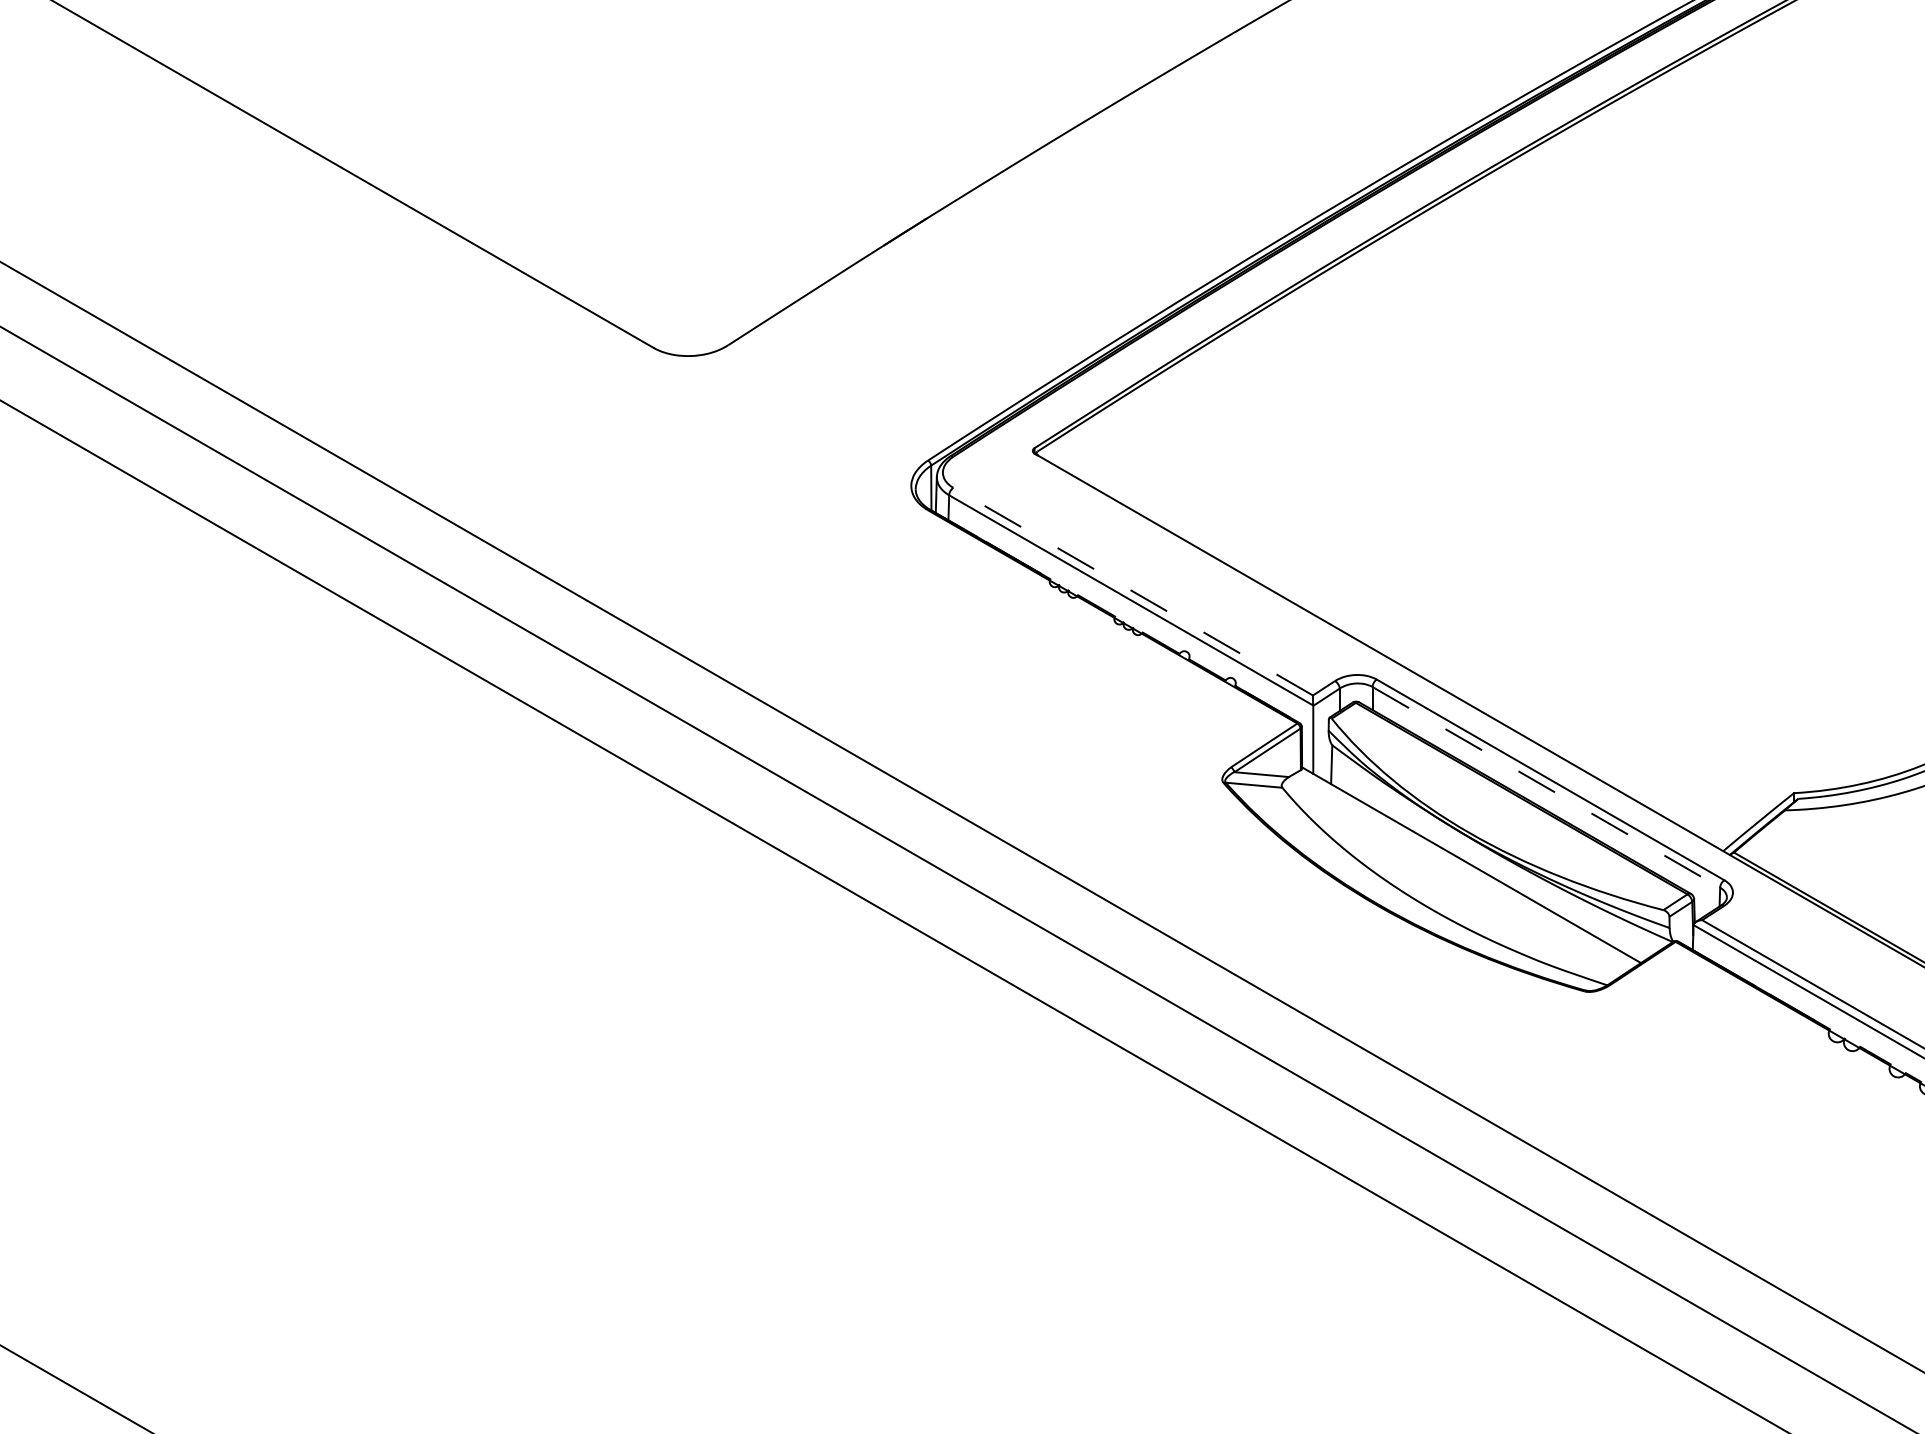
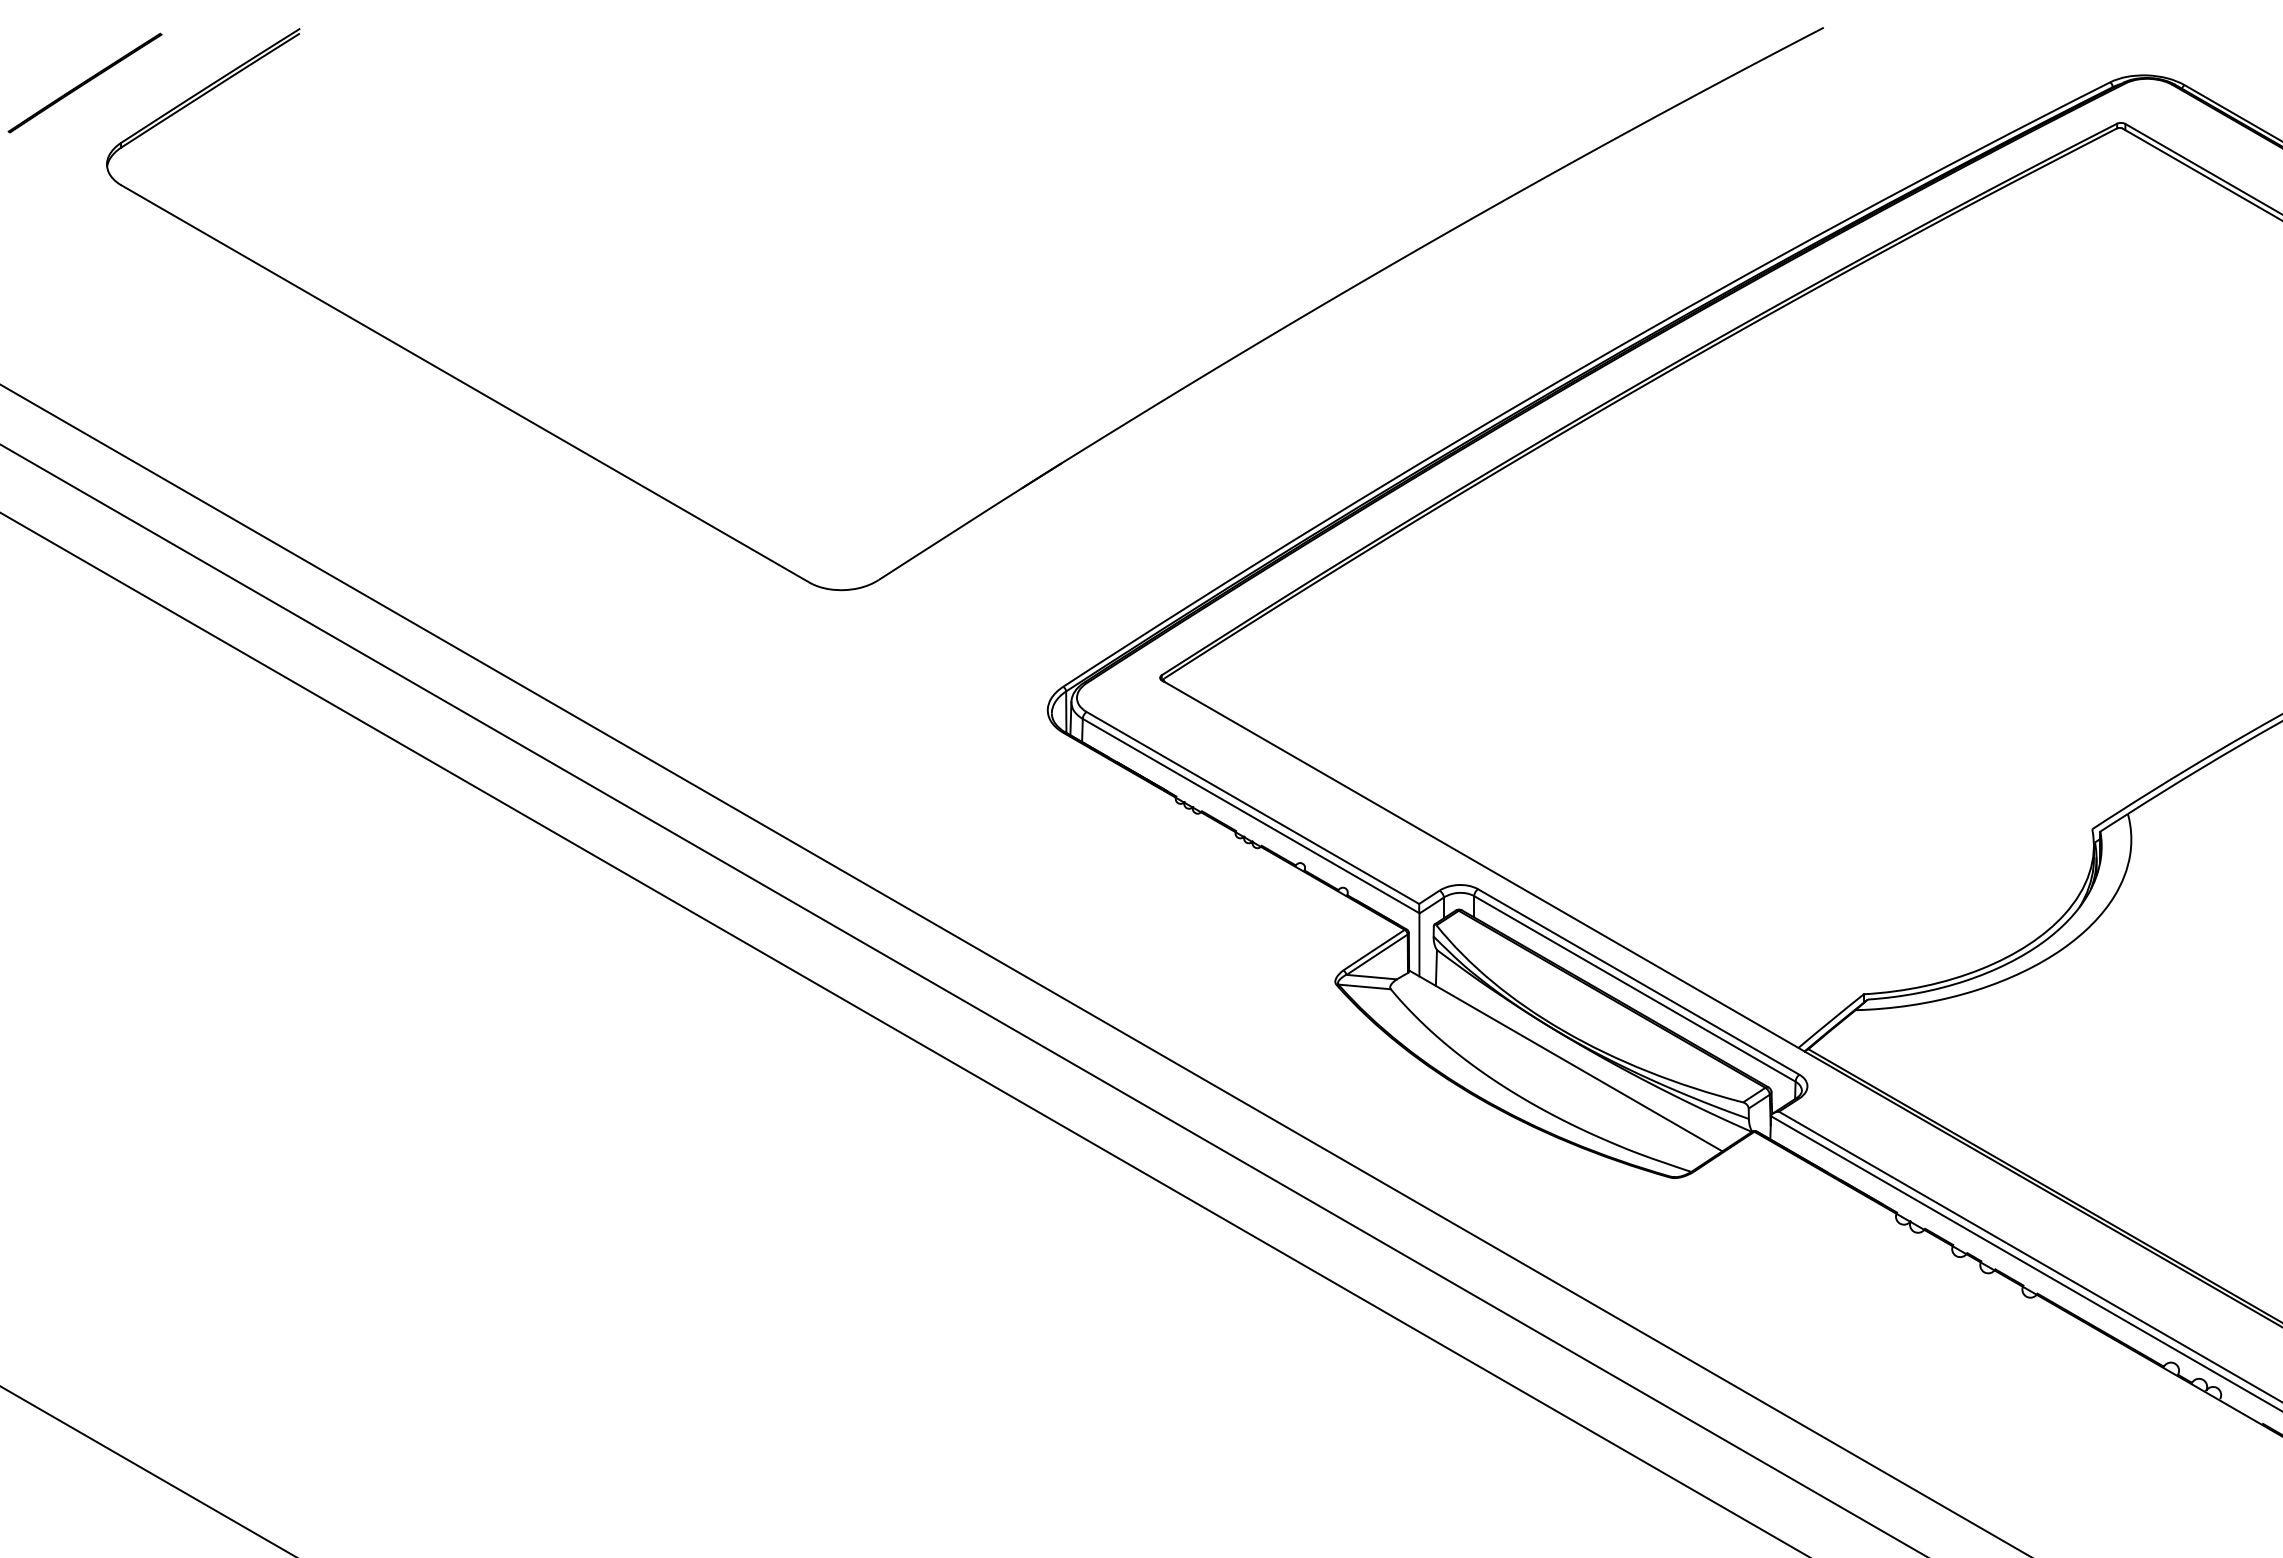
line: (1132, 591) -> (1252, 807), dashed -> solid
line: (1545, 786) -> (1634, 988), dashed -> solid

